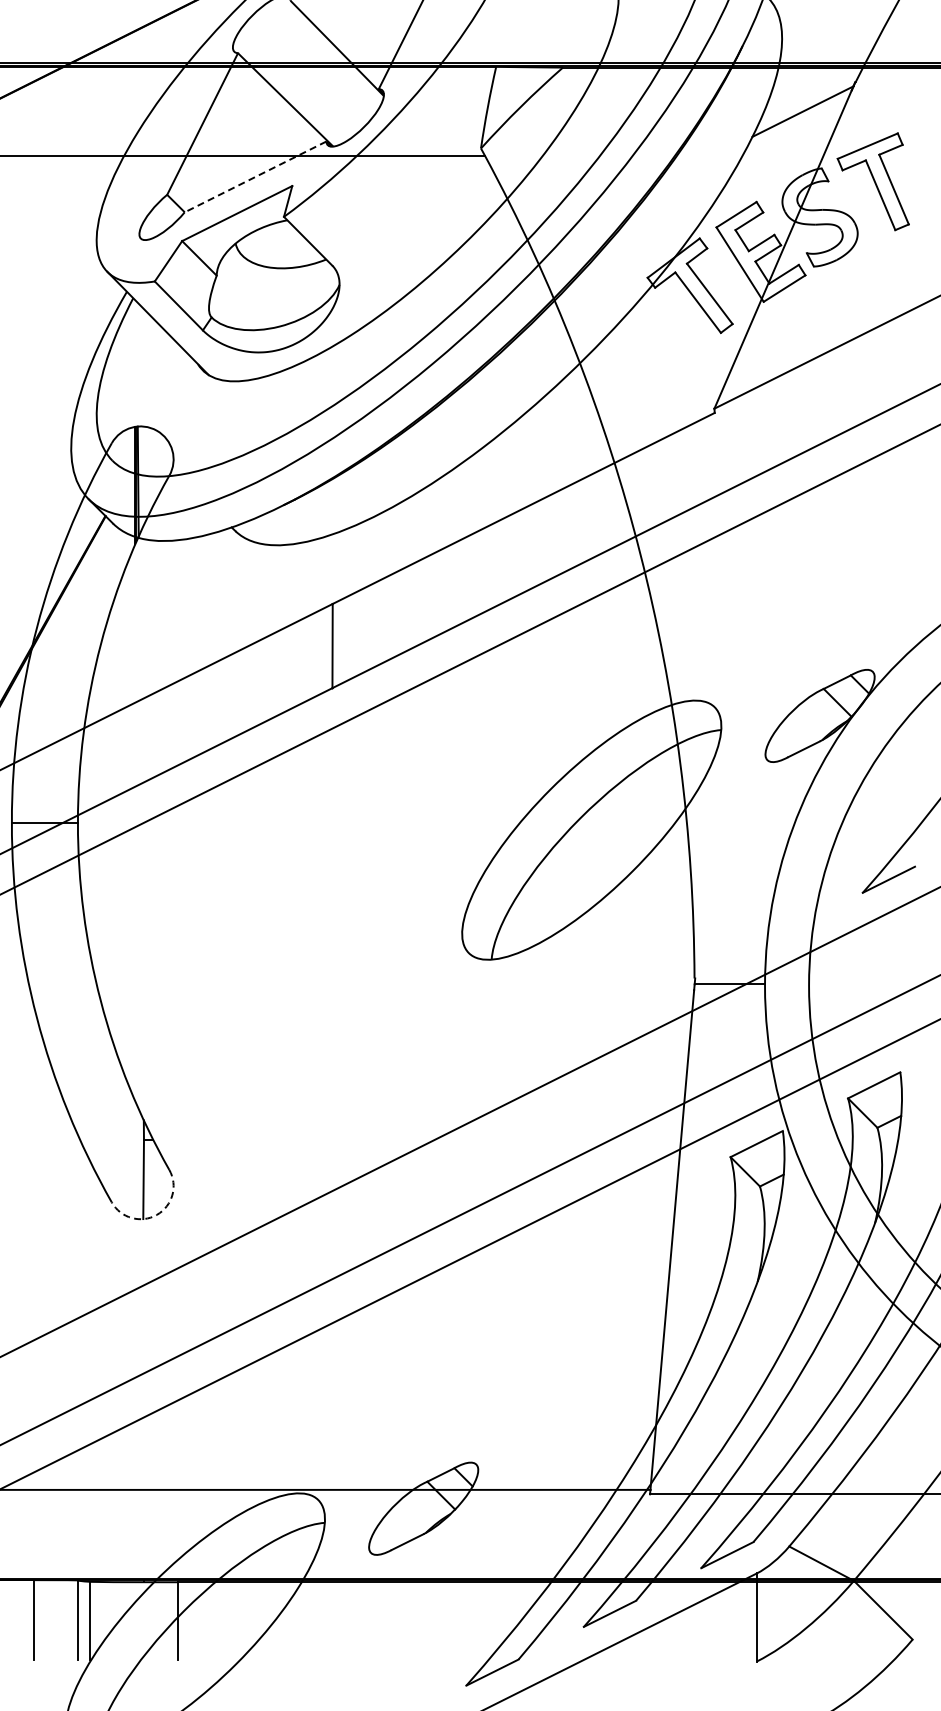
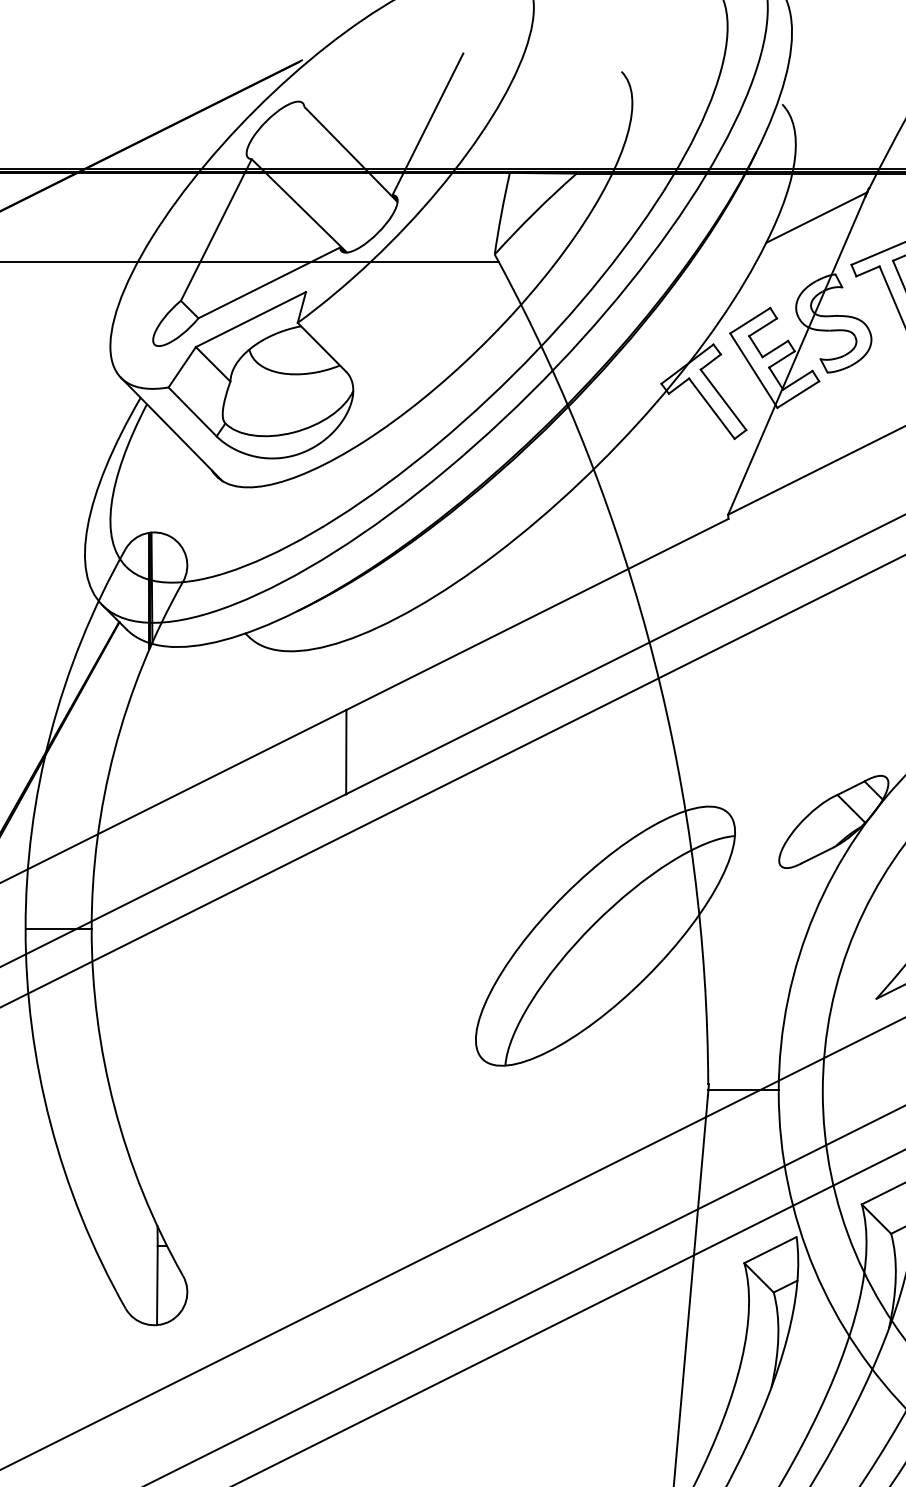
line: (255, 177) -> (269, 283), dashed -> solid
arc: (156, 1214) -> (170, 1320), dashed -> solid

